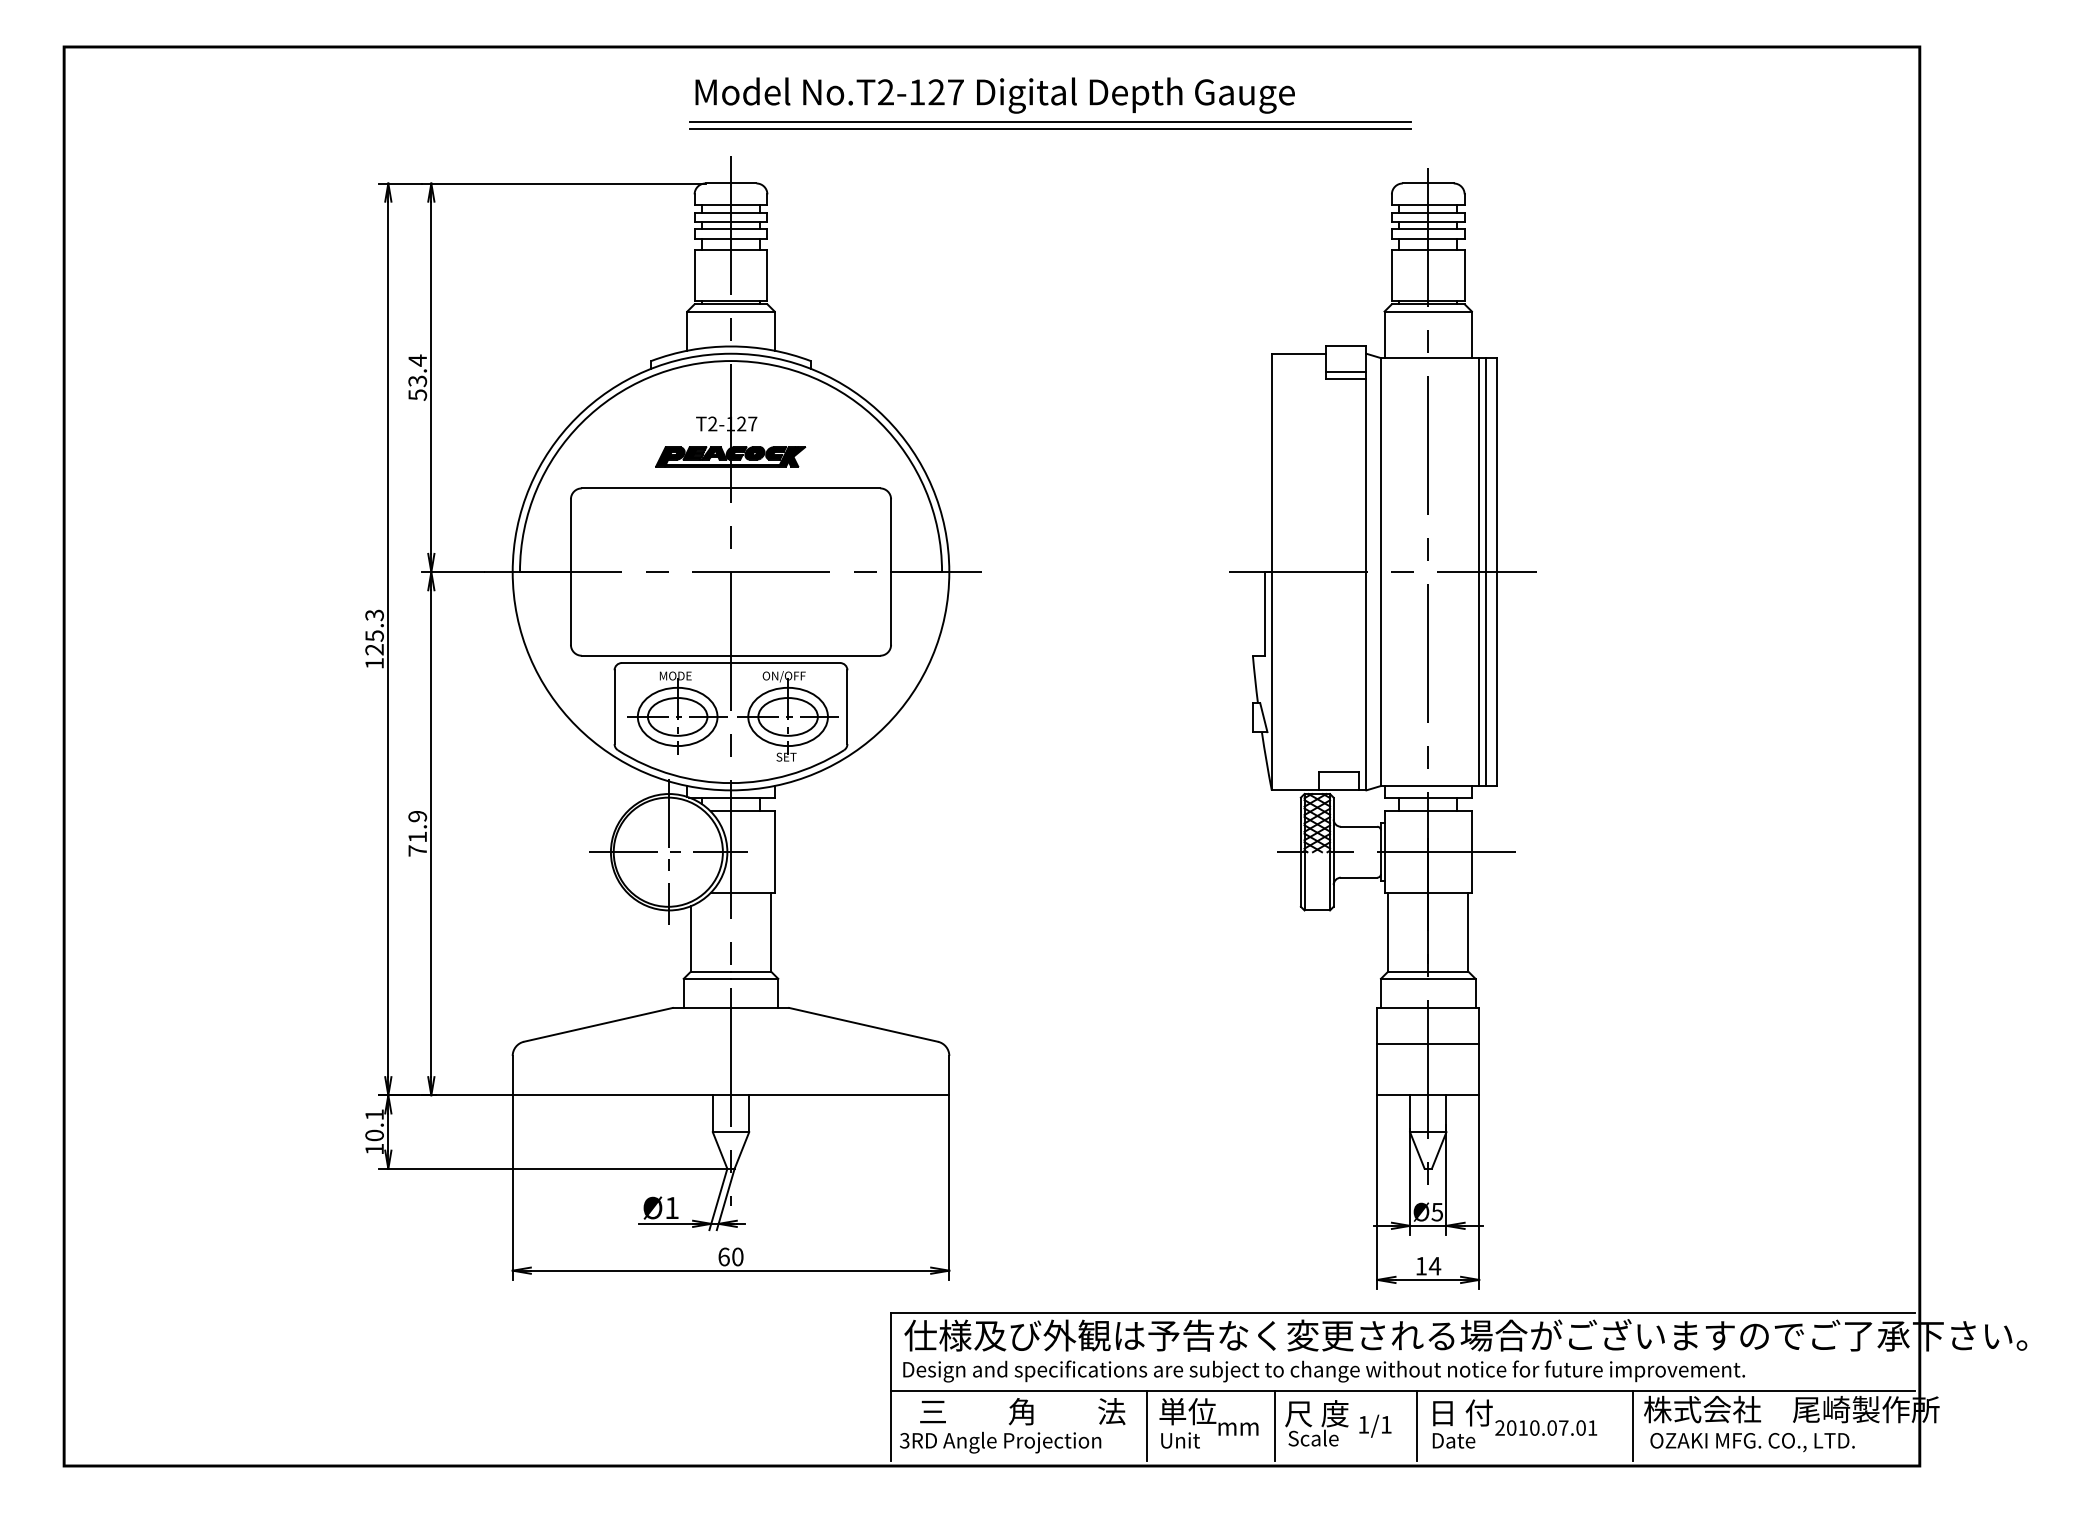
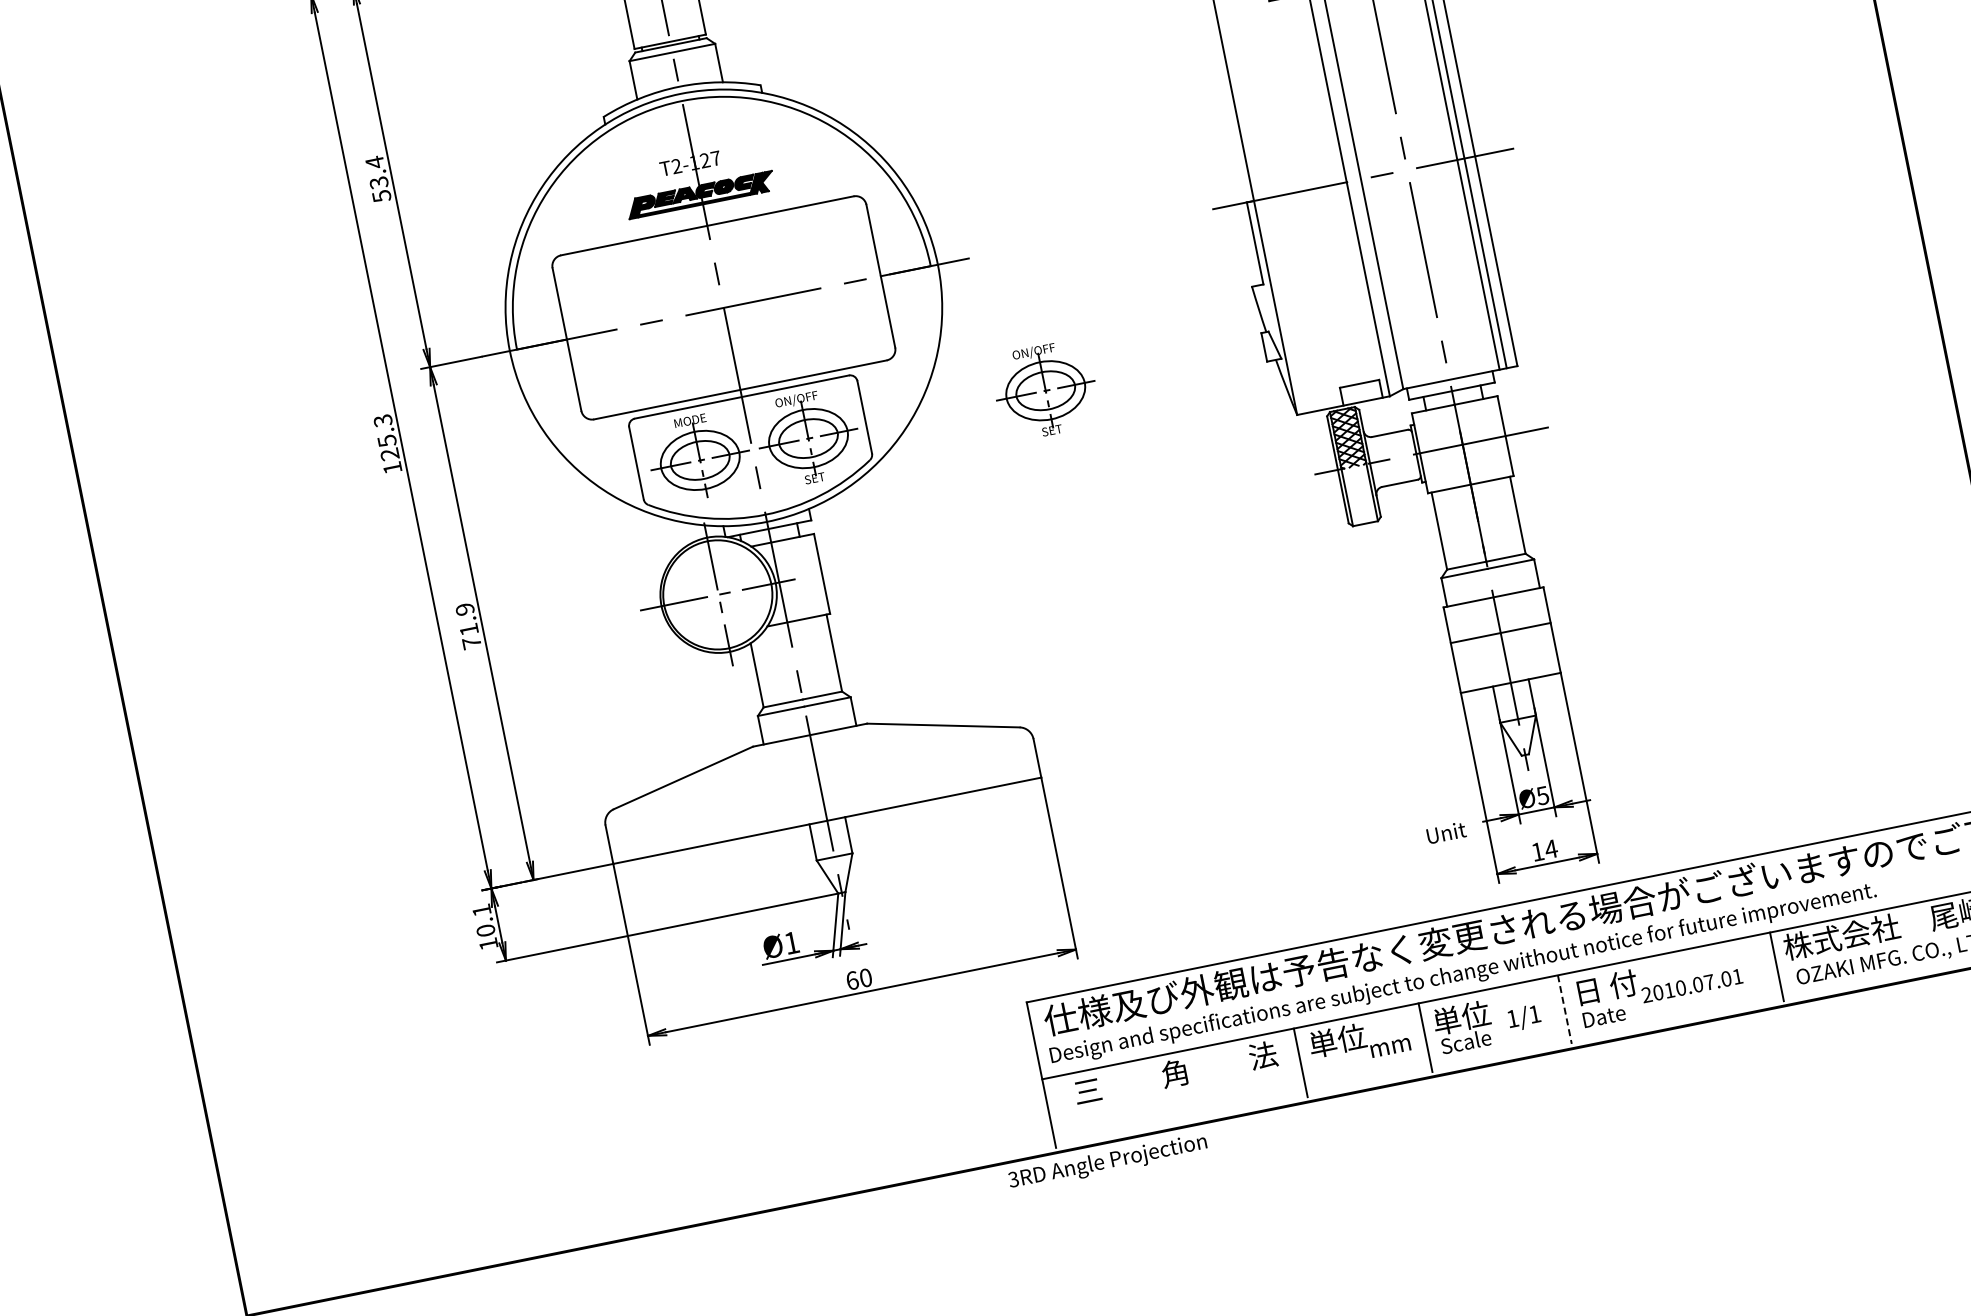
part: (1029, 716) -> (1045, 390), added
text: (1316, 1413) -> (1464, 1016), 尺 度 -> 単位
line: (1416, 1426) -> (1564, 1009), solid -> dashed
text: (1180, 1440) -> (1446, 832), moved
text: (1000, 1442) -> (1107, 1162), moved

